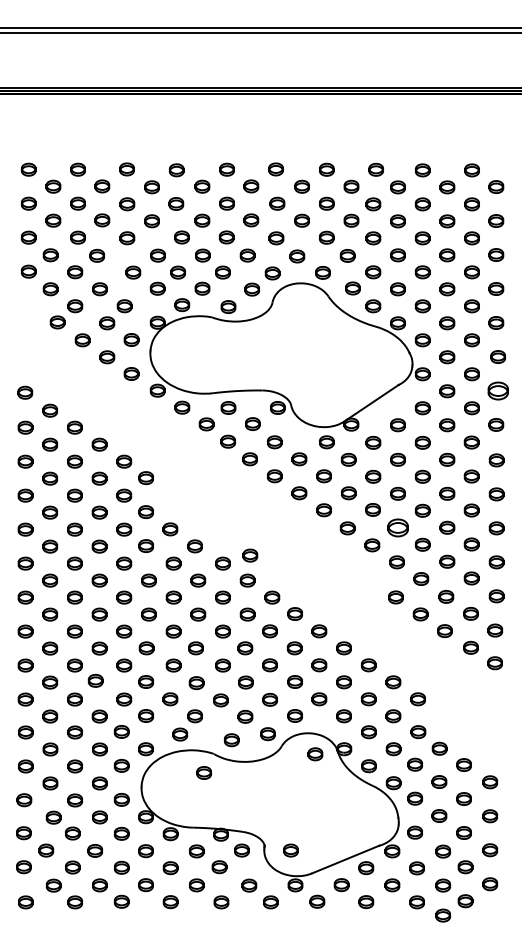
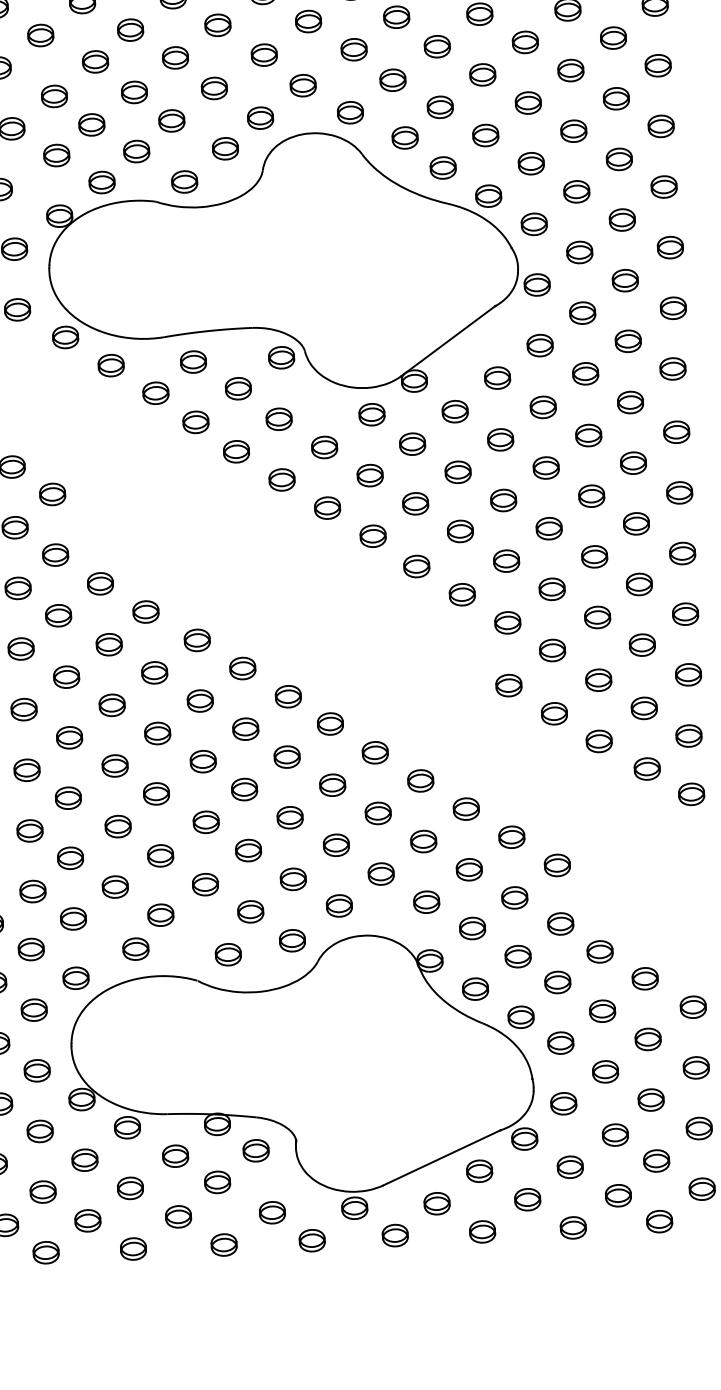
part: (497, 390) -> (672, 307), size x0.71
part: (397, 527) -> (505, 560), size x0.71
part: (250, 555) -> (245, 623), removed
part: (315, 754) -> (379, 972), removed
part: (203, 772) -> (180, 1014), removed
part: (290, 850) -> (342, 1146), removed
part: (443, 915) -> (621, 1249), removed

